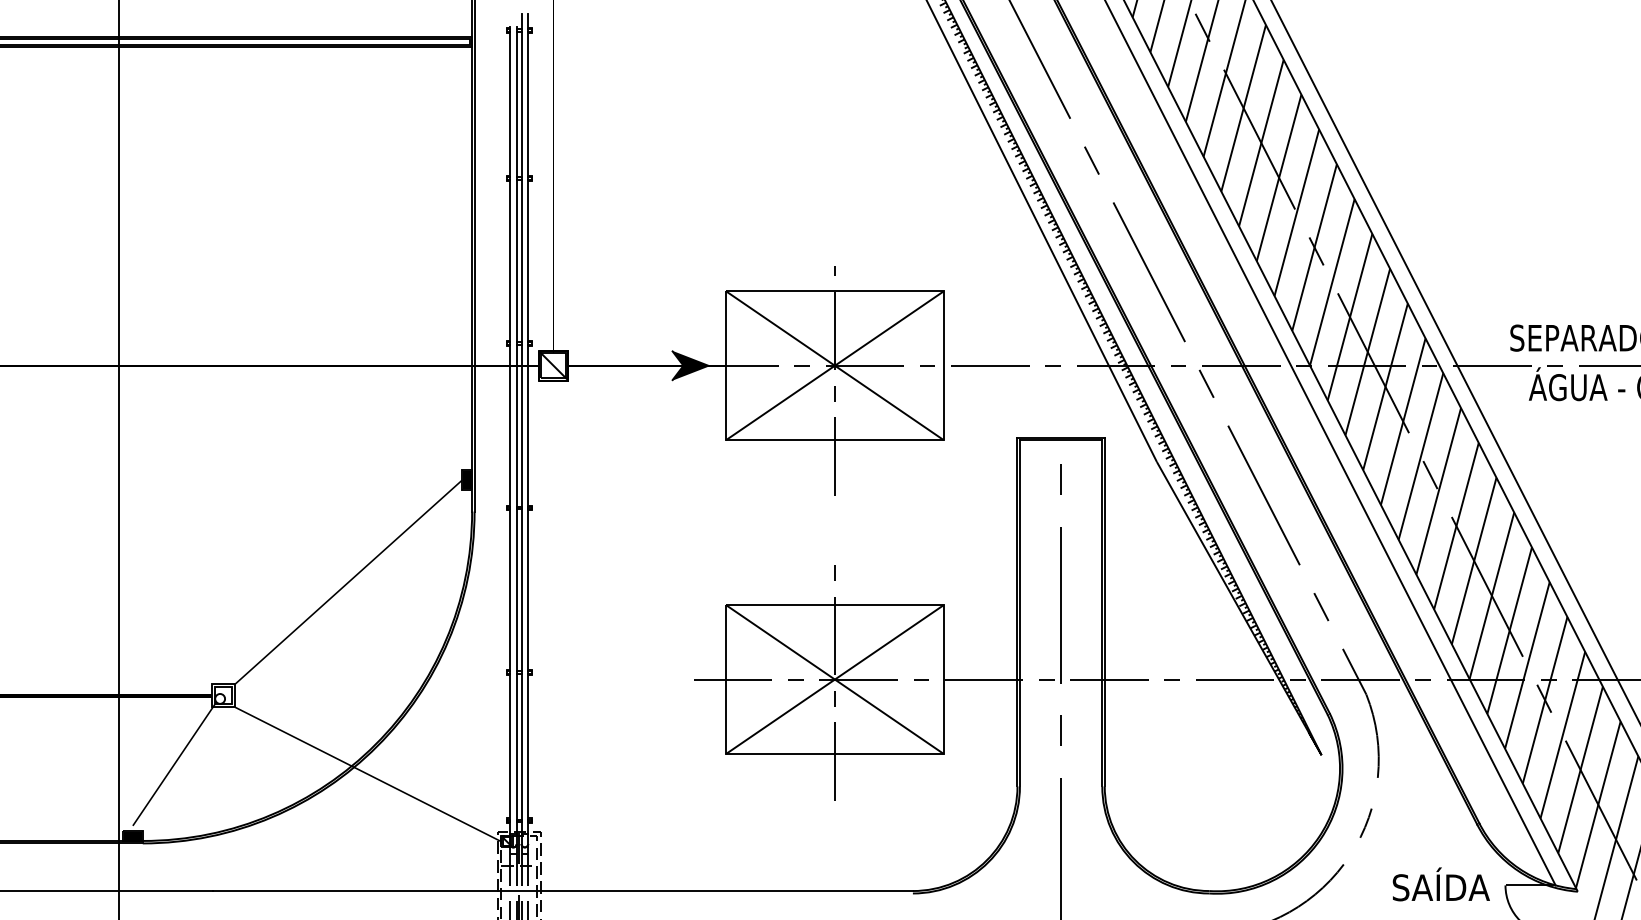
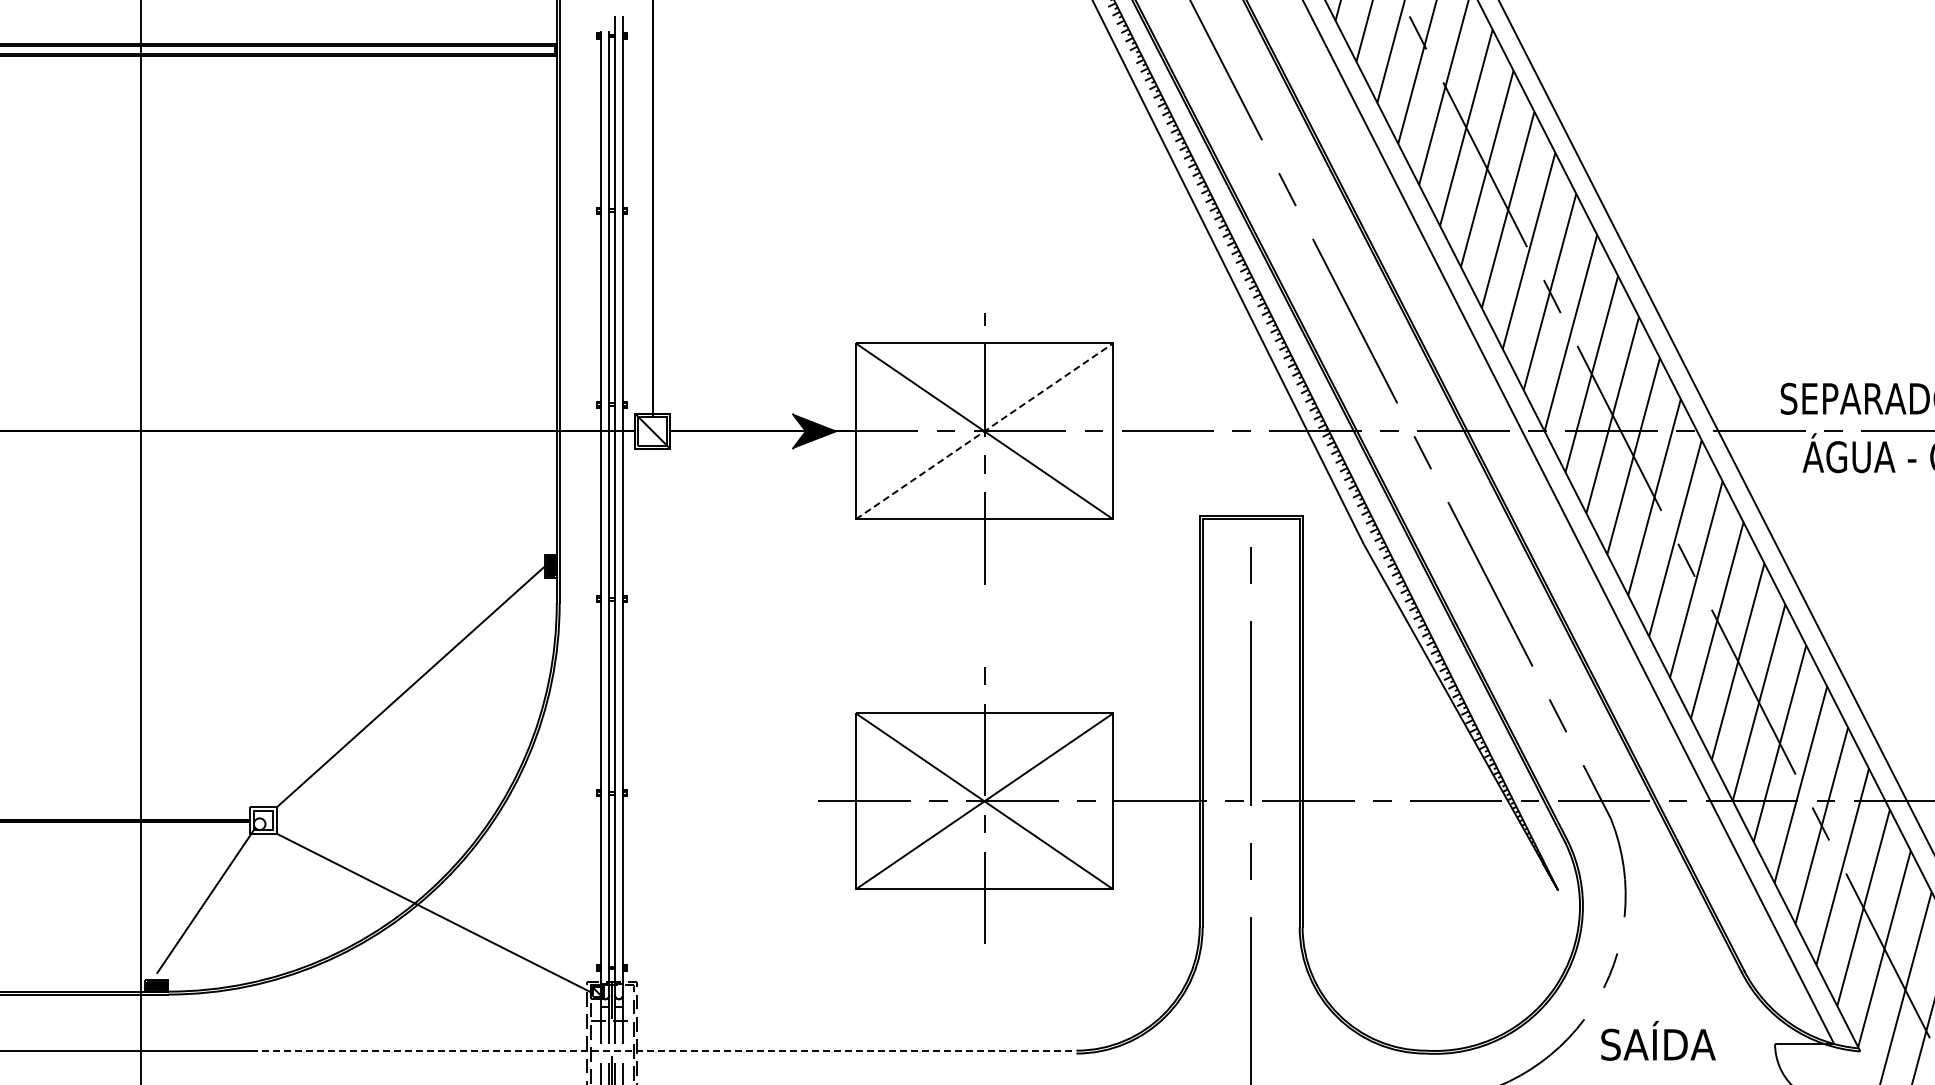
line: (834, 365) -> (984, 431), solid -> dashed
text: (1441, 884) -> (1658, 1040), moved
line: (562, 890) -> (663, 1050), solid -> dashed

